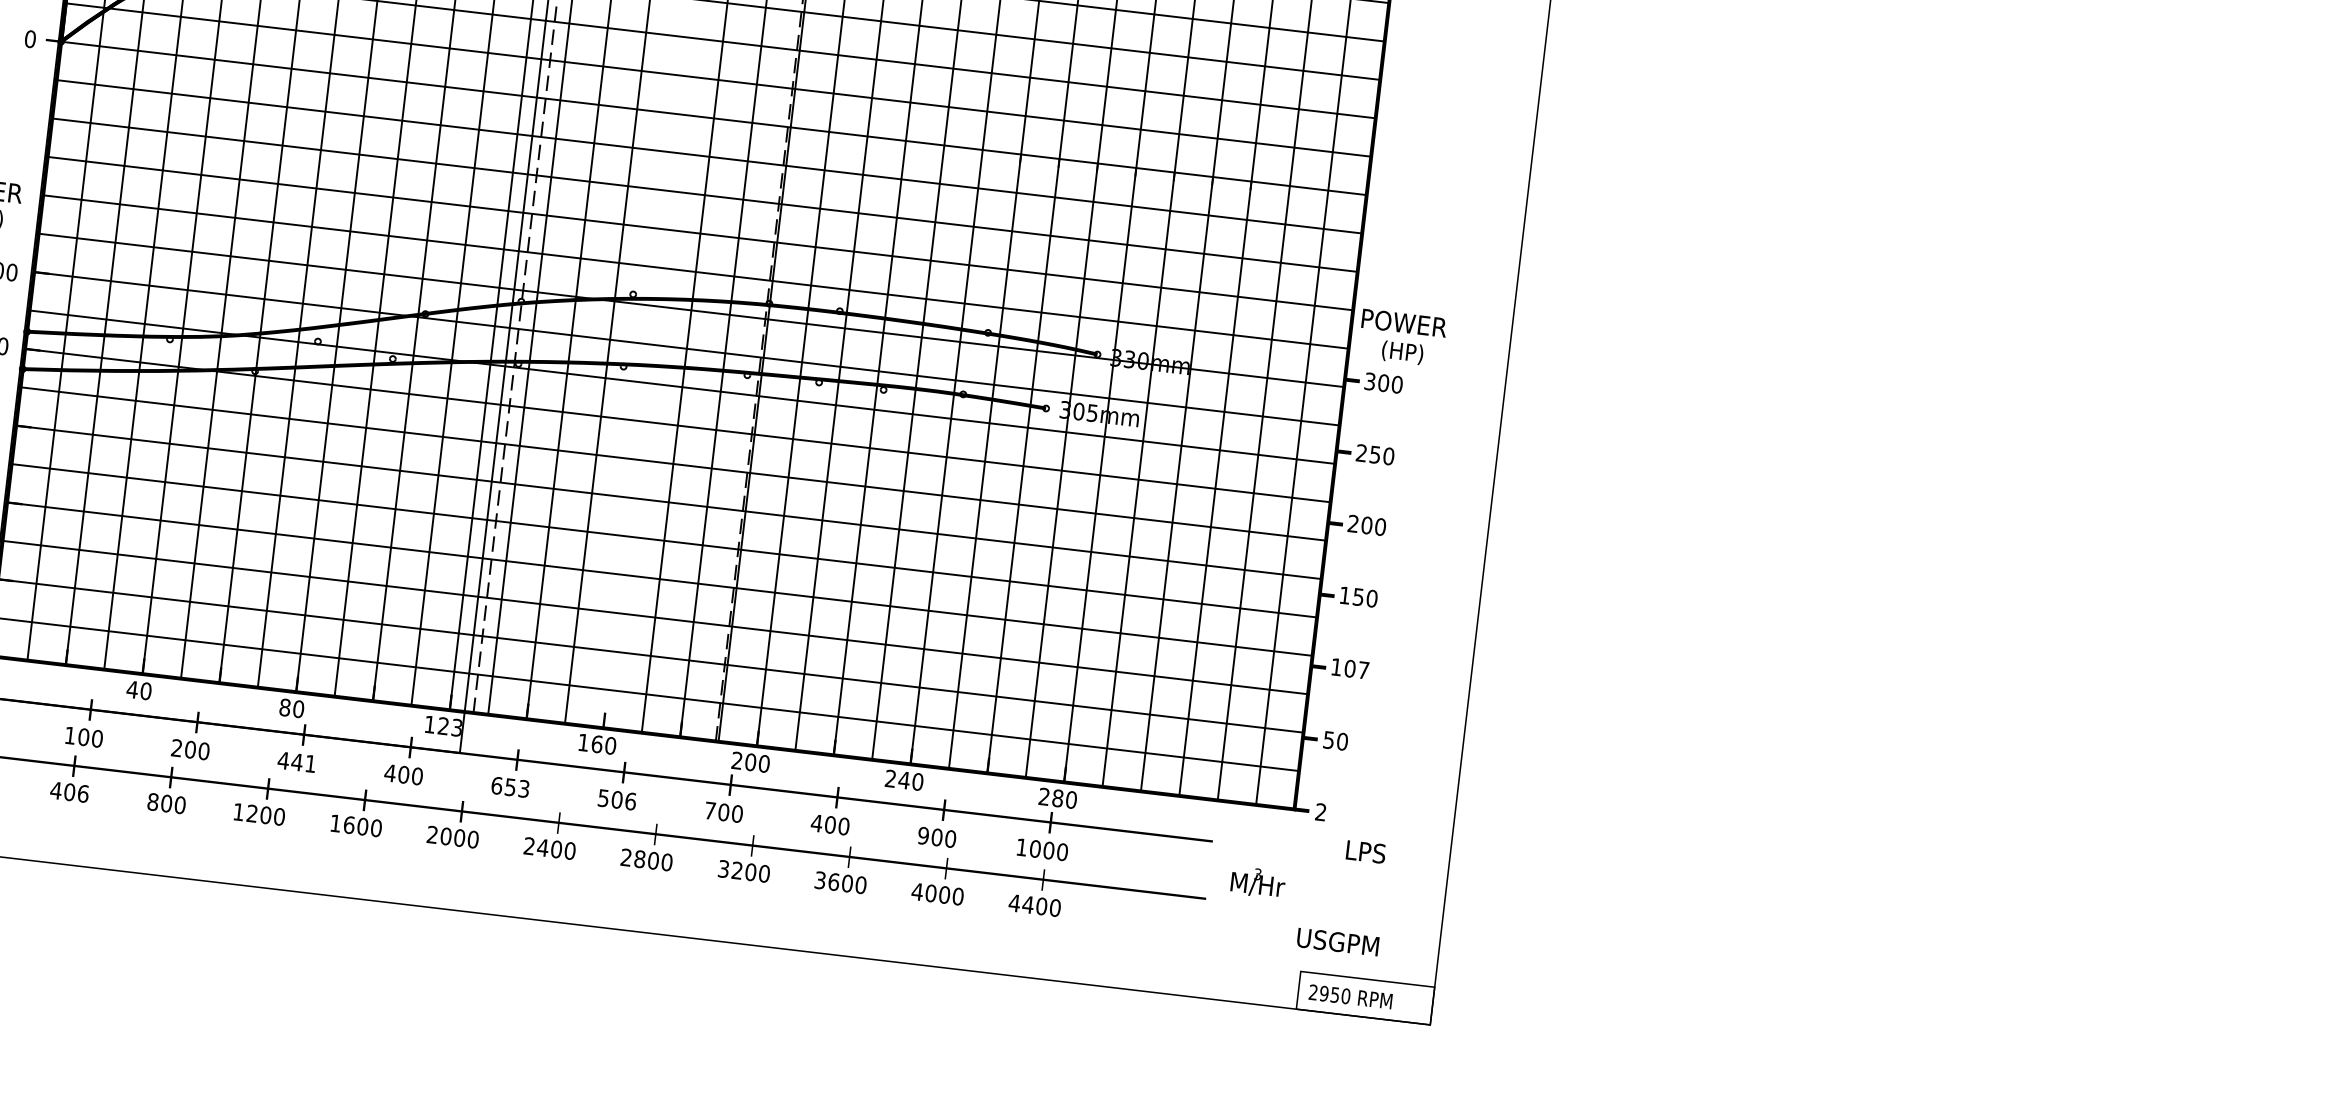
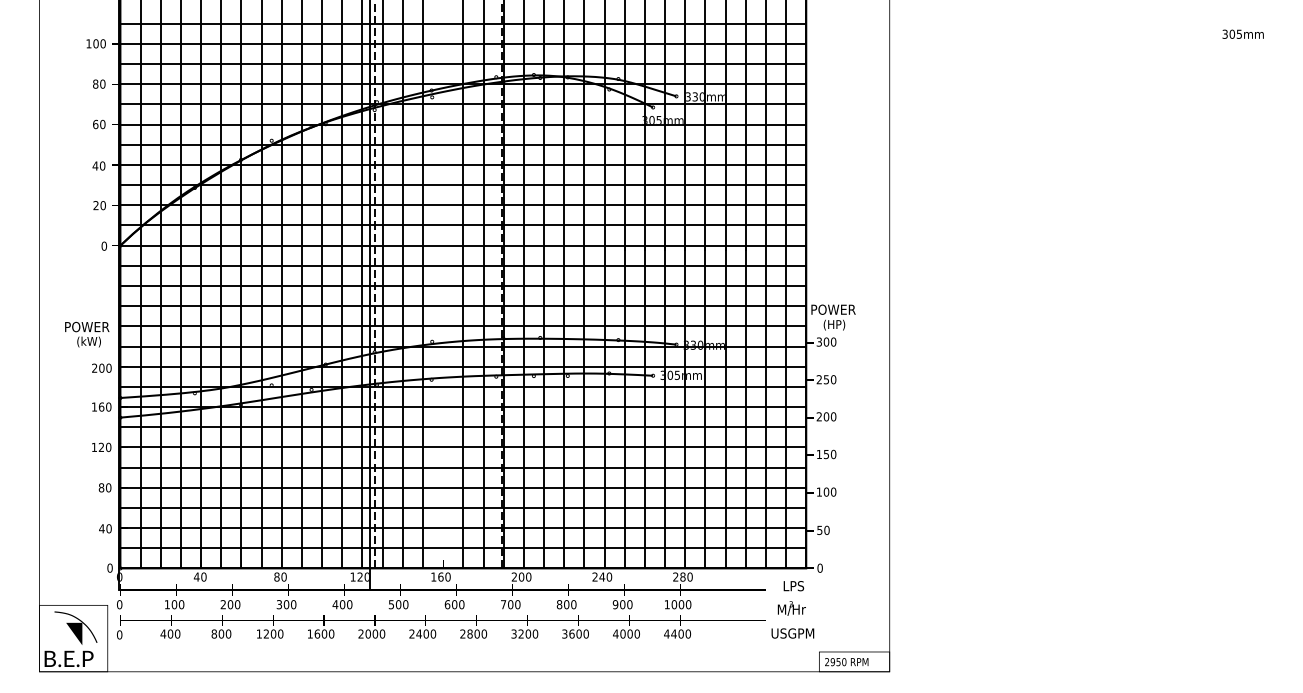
text: (1363, 669) -> (833, 491), 107 -> 100
text: (455, 726) -> (366, 576), 123 -> 120
text: (297, 761) -> (286, 604), 441 -> 300
text: (510, 786) -> (398, 604), 653 -> 500
text: (83, 792) -> (177, 633), 406 -> 400
text: (616, 799) -> (454, 604), 506 -> 600
text: (1319, 810) -> (819, 567), 2 -> 0
text: (816, 822) -> (559, 604), 400 -> 800
text: (1365, 852) -> (793, 586), moved
text: (1337, 942) -> (792, 633), moved

